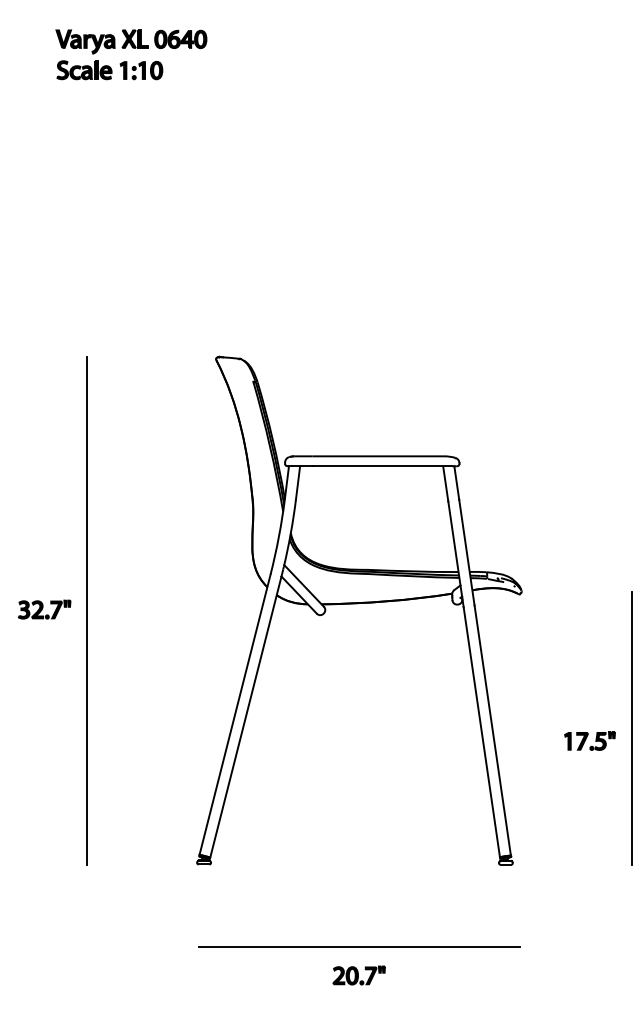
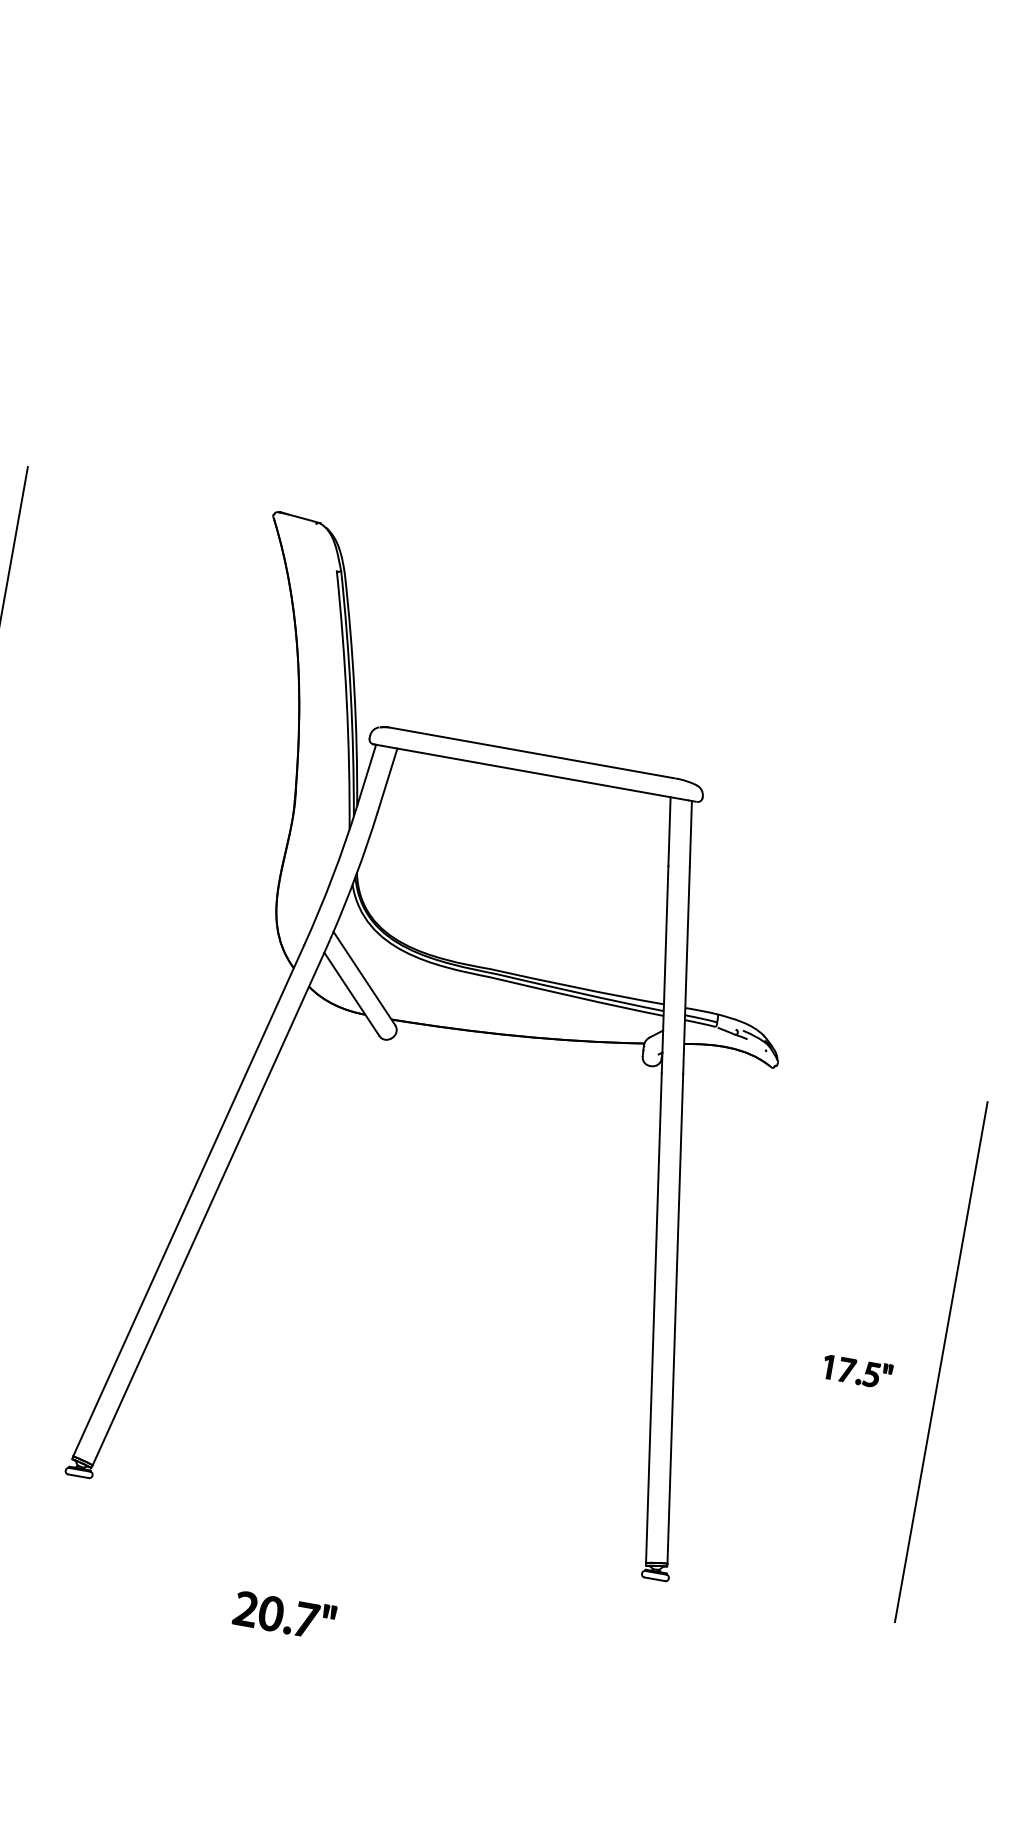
part: (589, 740) -> (856, 1370), size x0.7
line: (358, 947) -> (345, 1687), removed
part: (358, 975) -> (283, 1615), moved

